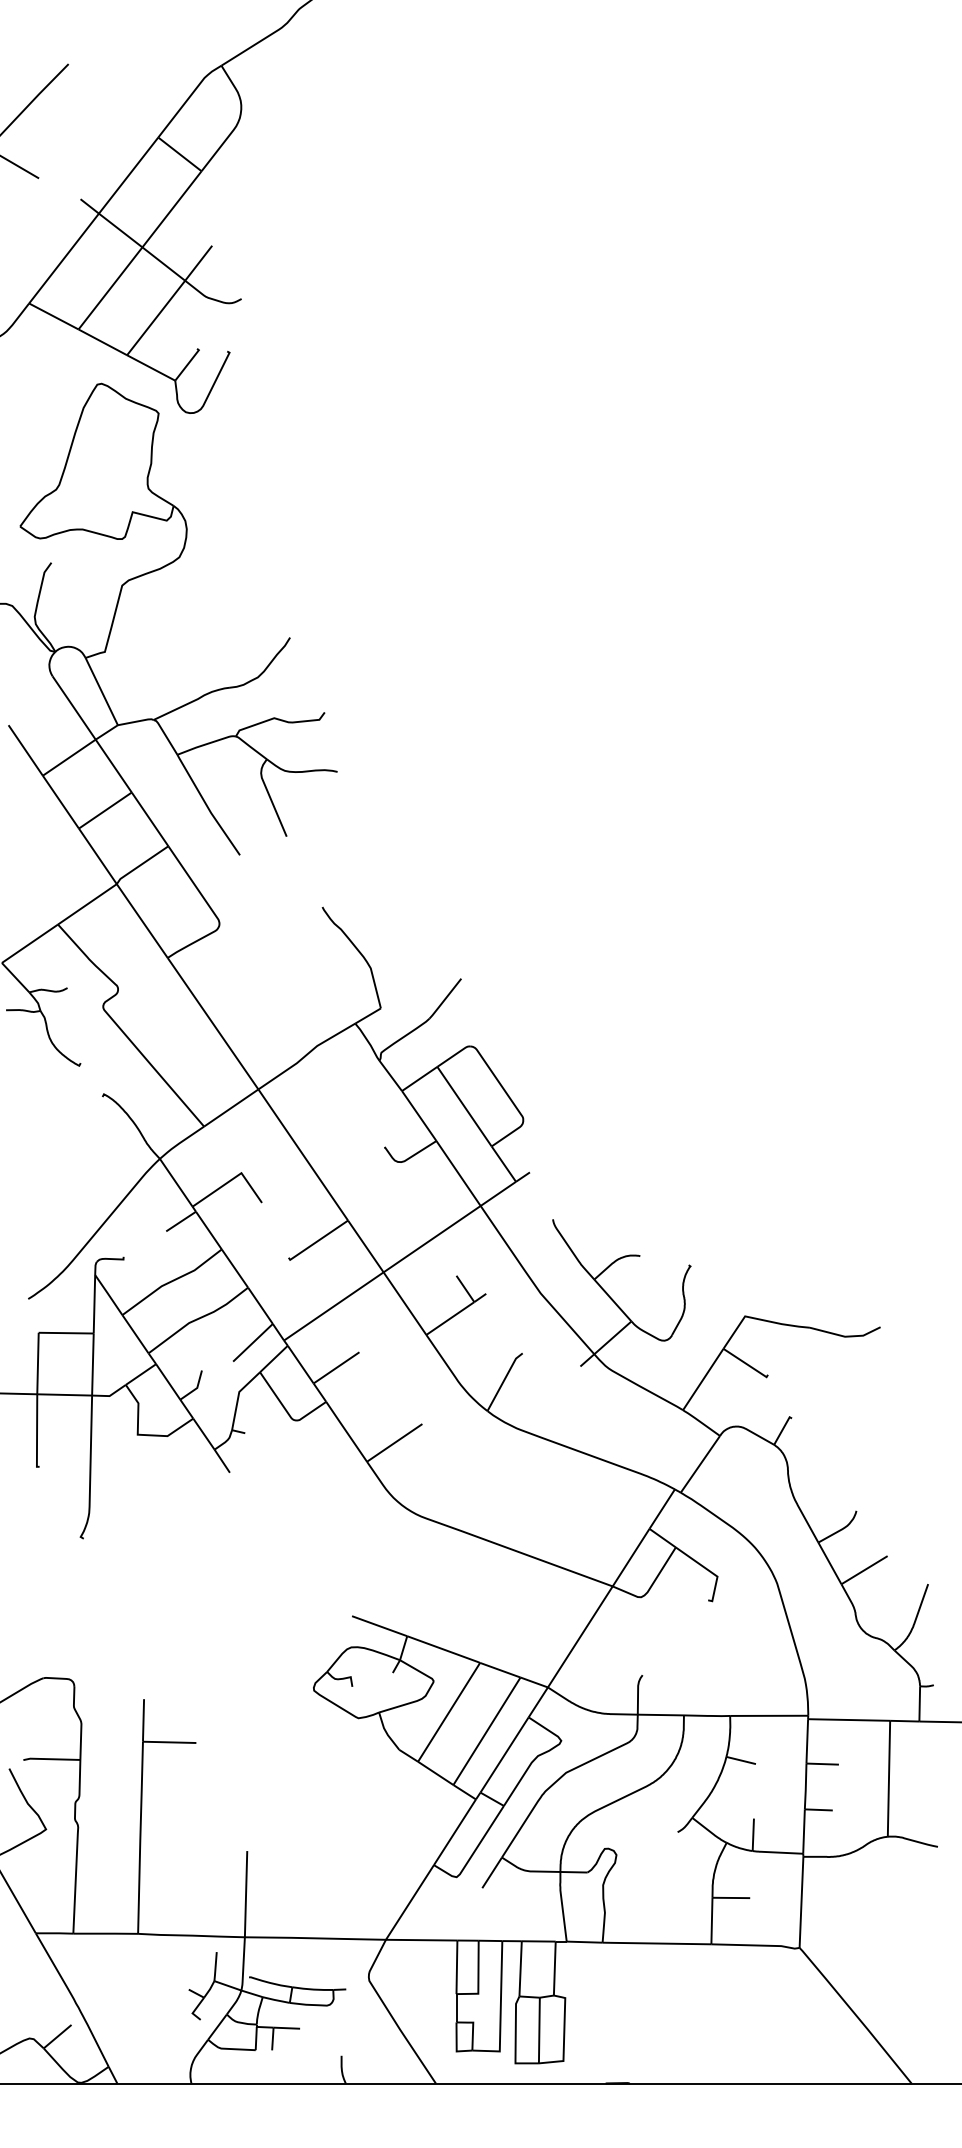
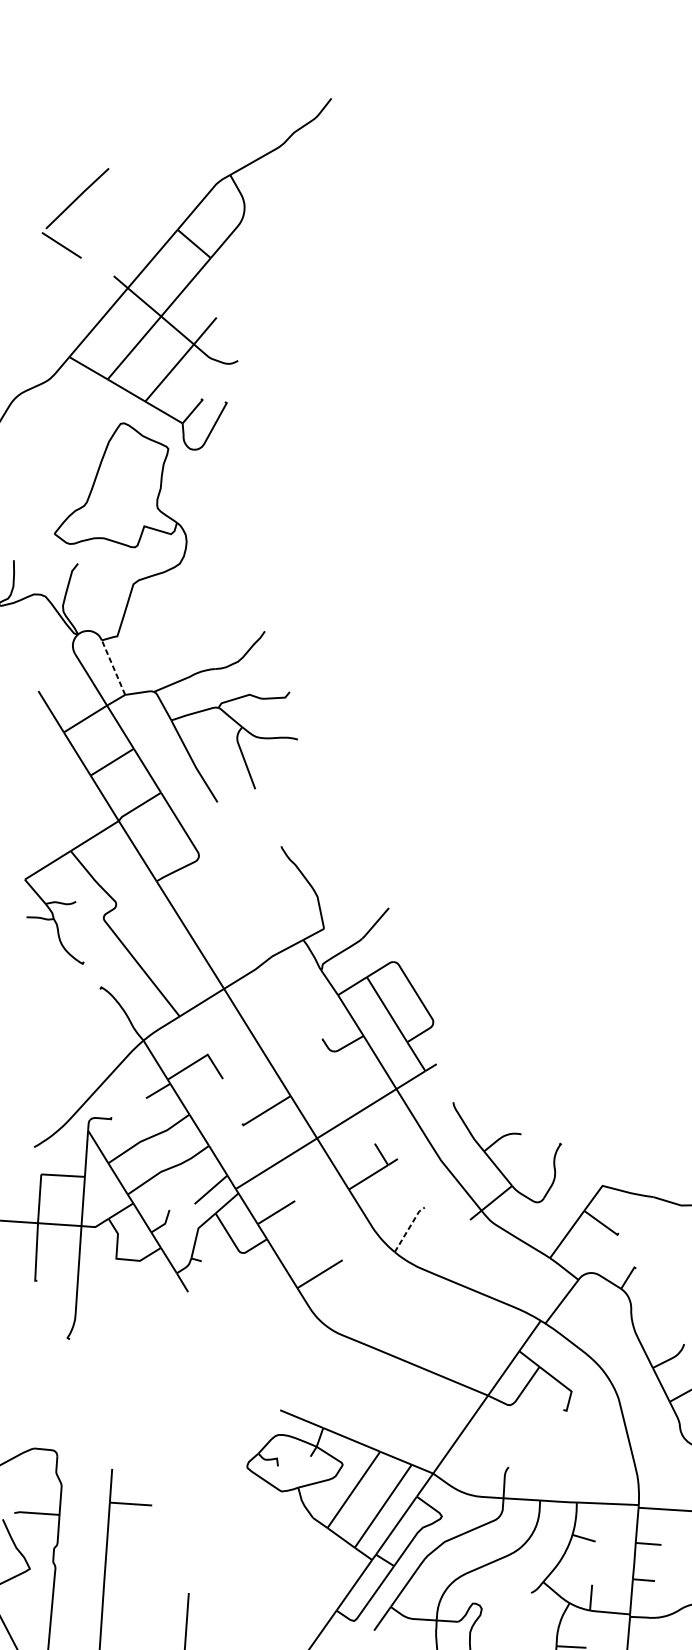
line: (101, 691) -> (113, 667), solid -> dashed
line: (504, 1380) -> (409, 1228), solid -> dashed

